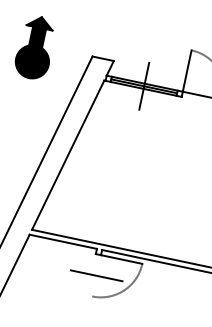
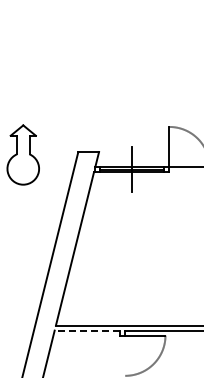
fill: (35, 47) -> (23, 154), removed
line: (63, 241) -> (87, 330), solid -> dashed
line: (96, 275) -> (125, 355), removed

